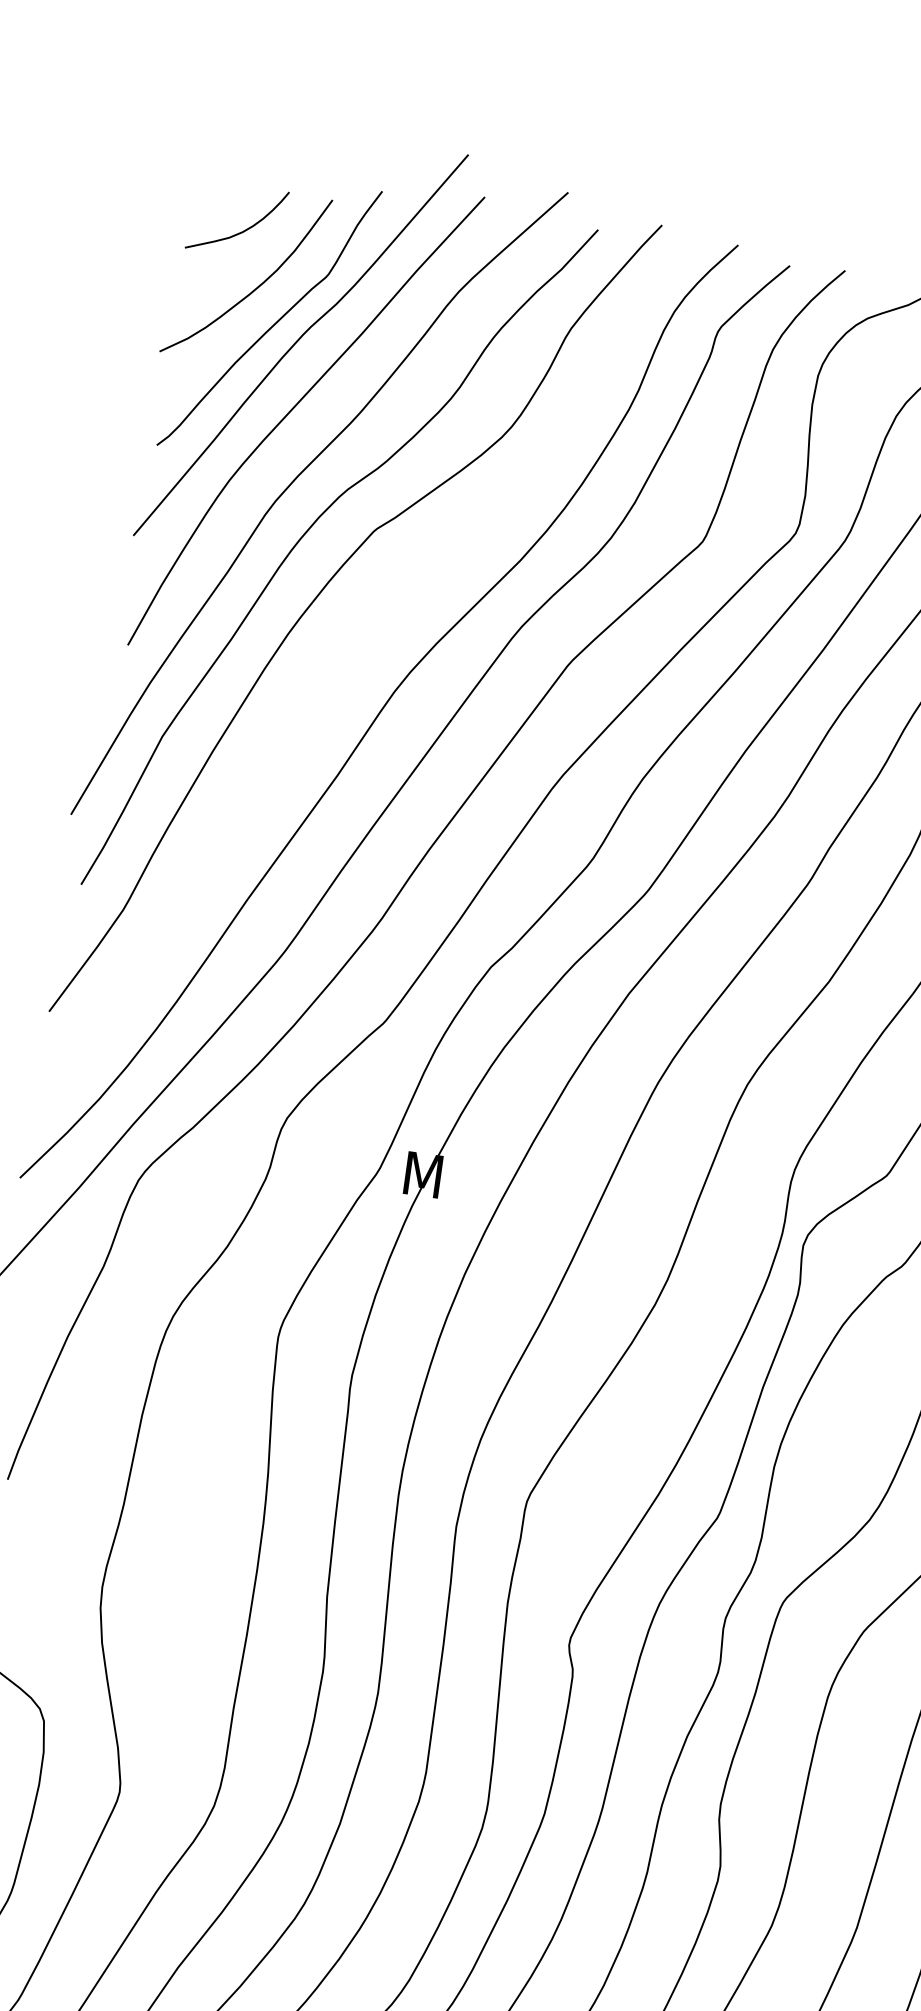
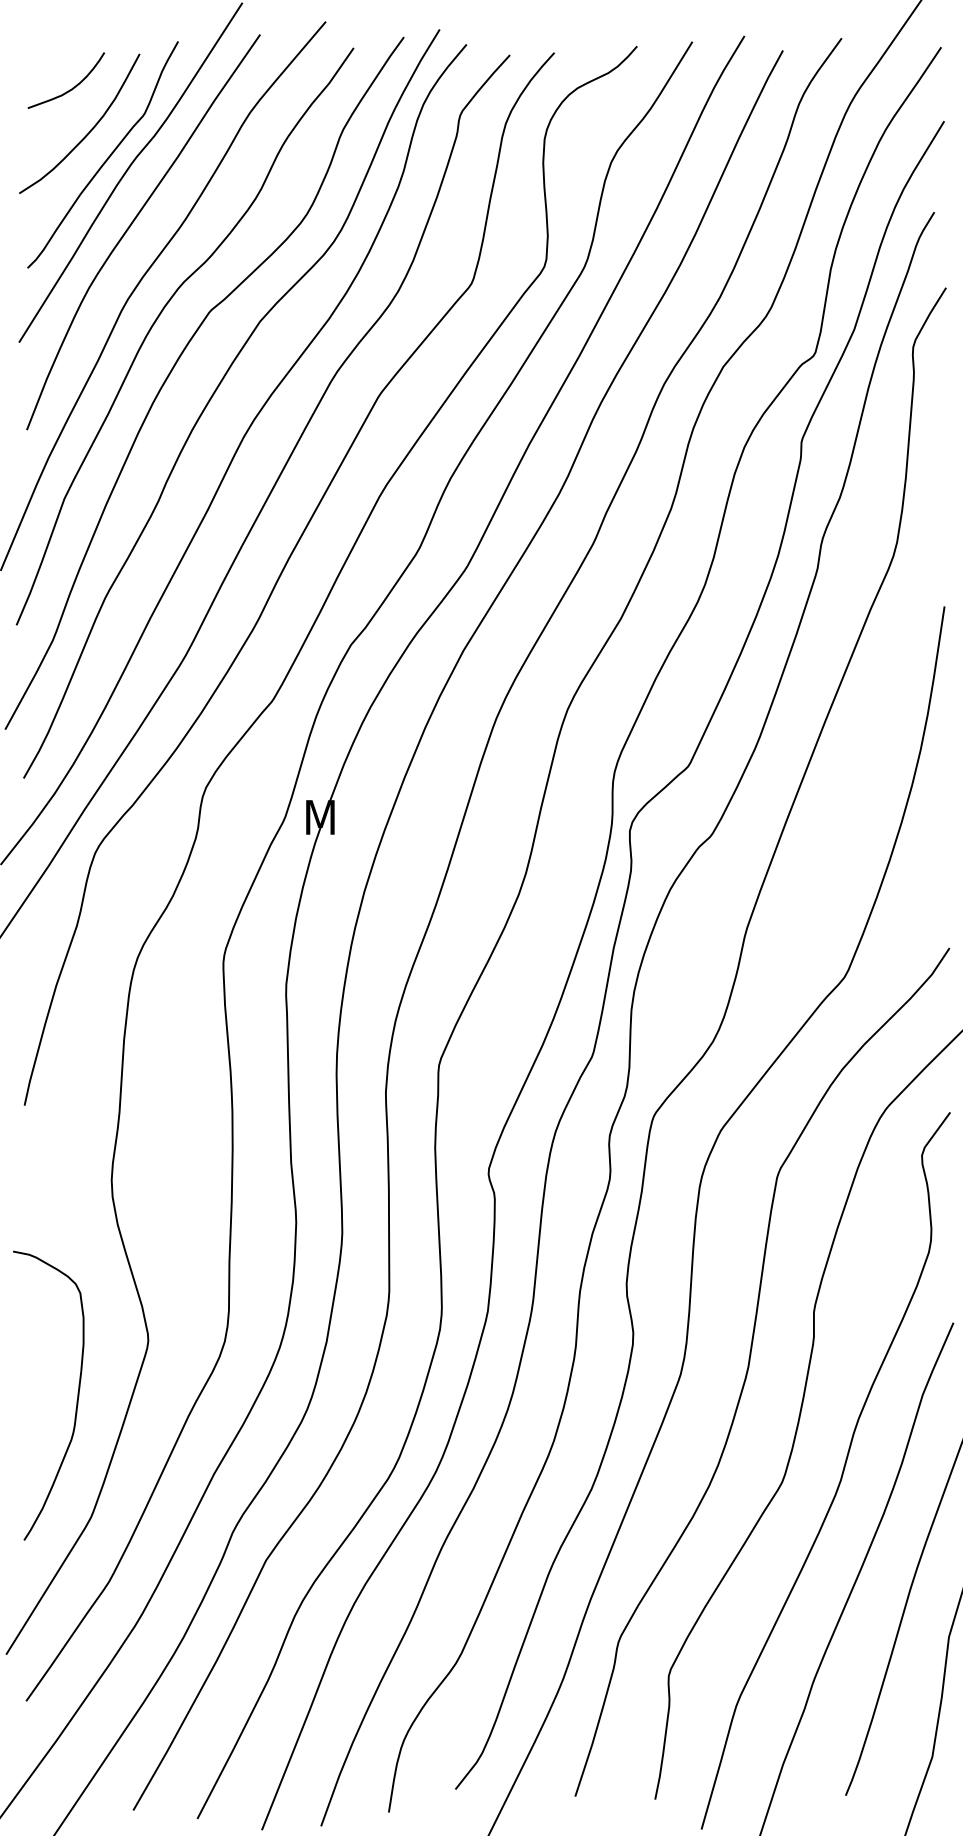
curve: (368, 630) -> (216, 391), added

